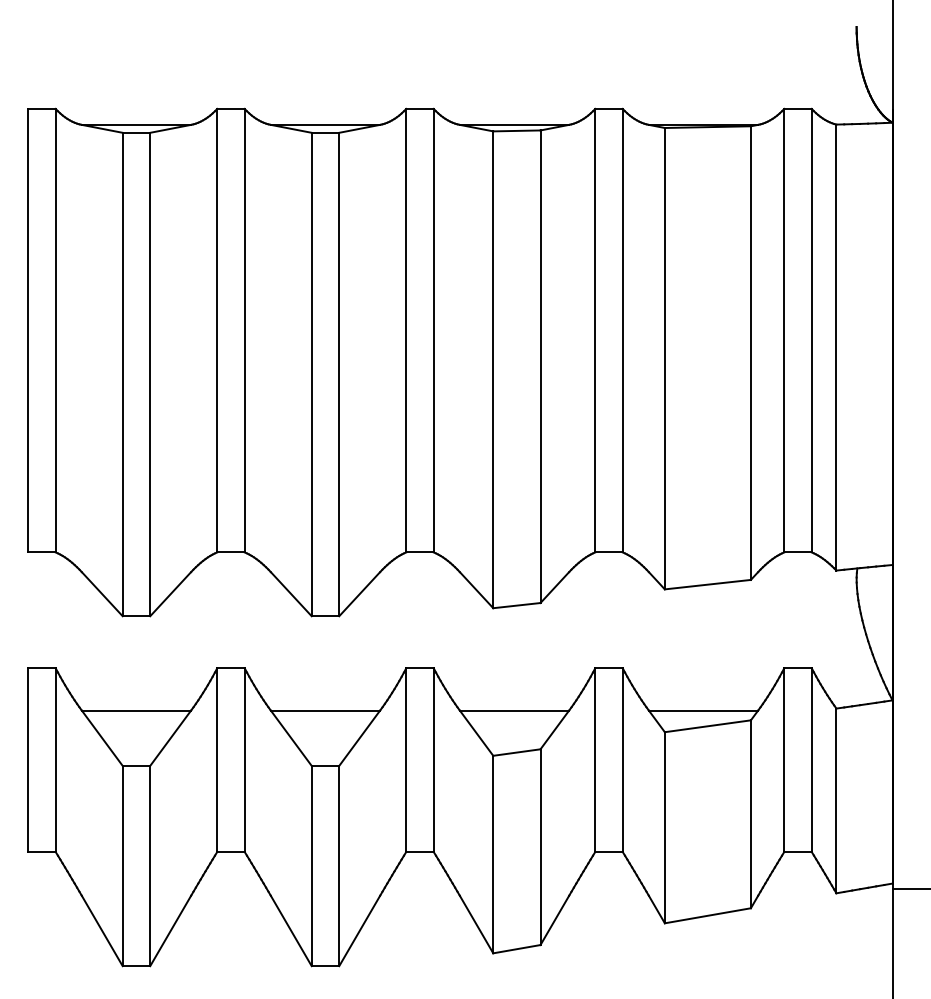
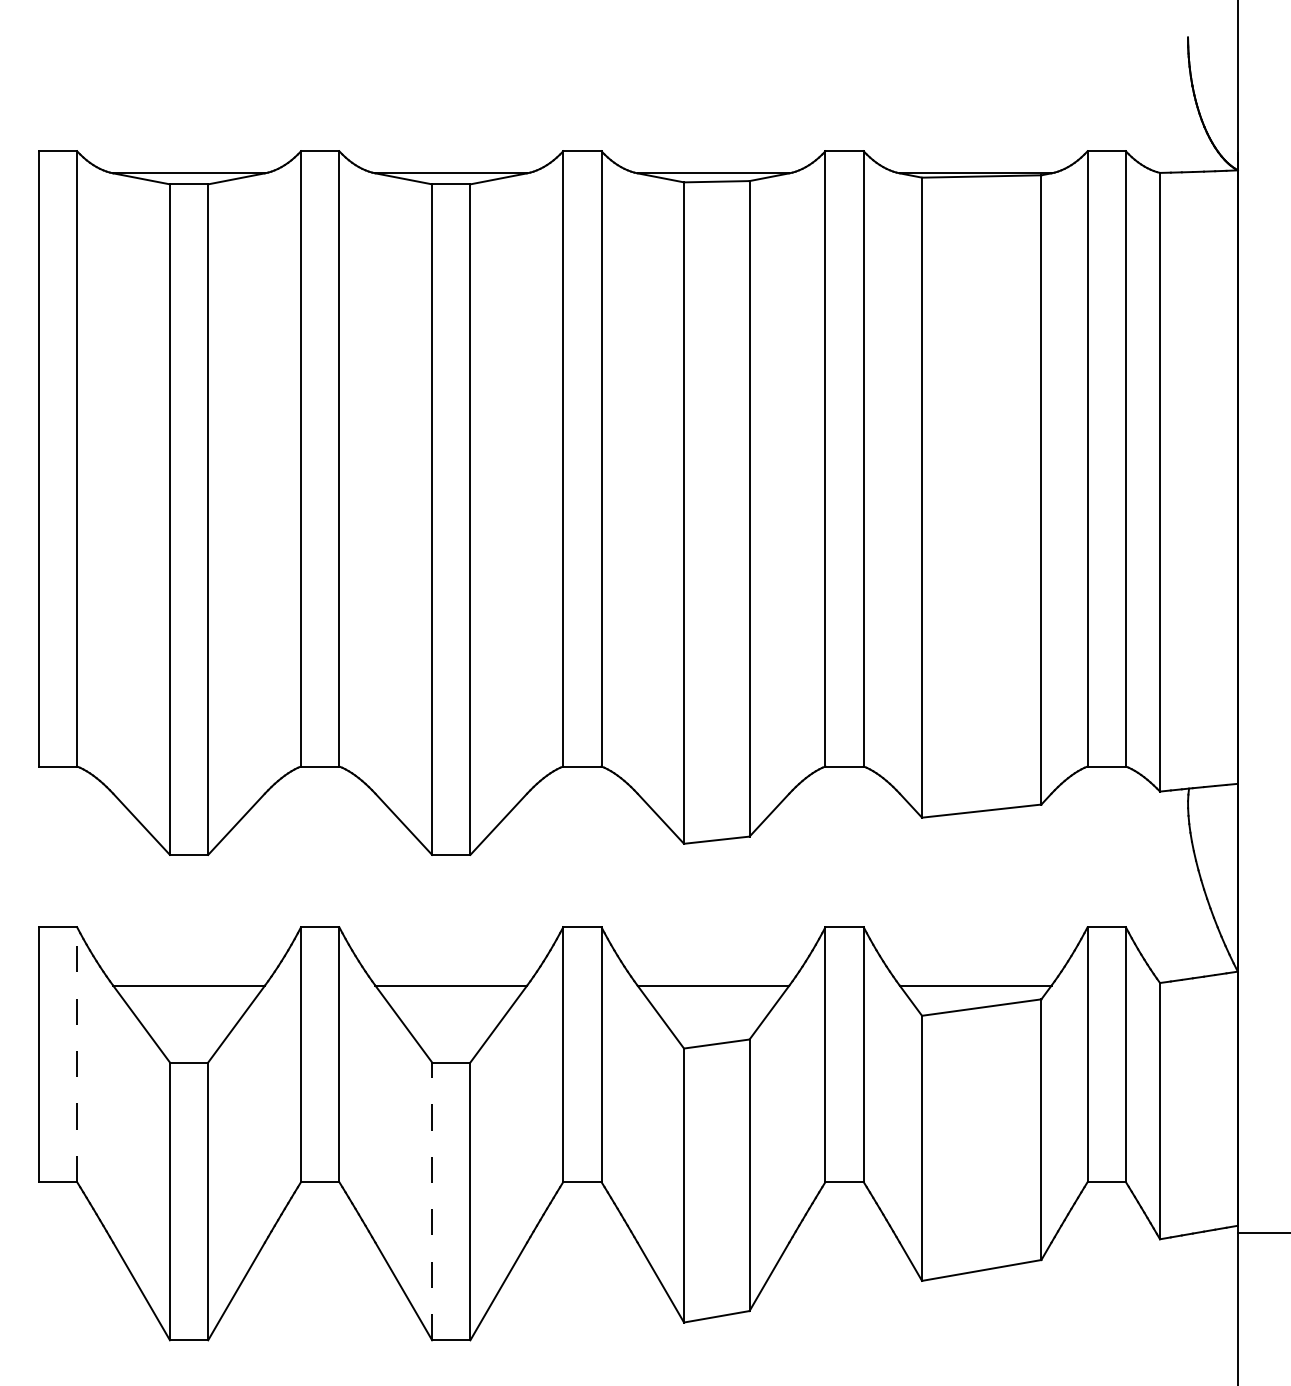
line: (56, 760) -> (77, 1054), solid -> dashed
line: (311, 866) -> (432, 1201), solid -> dashed

